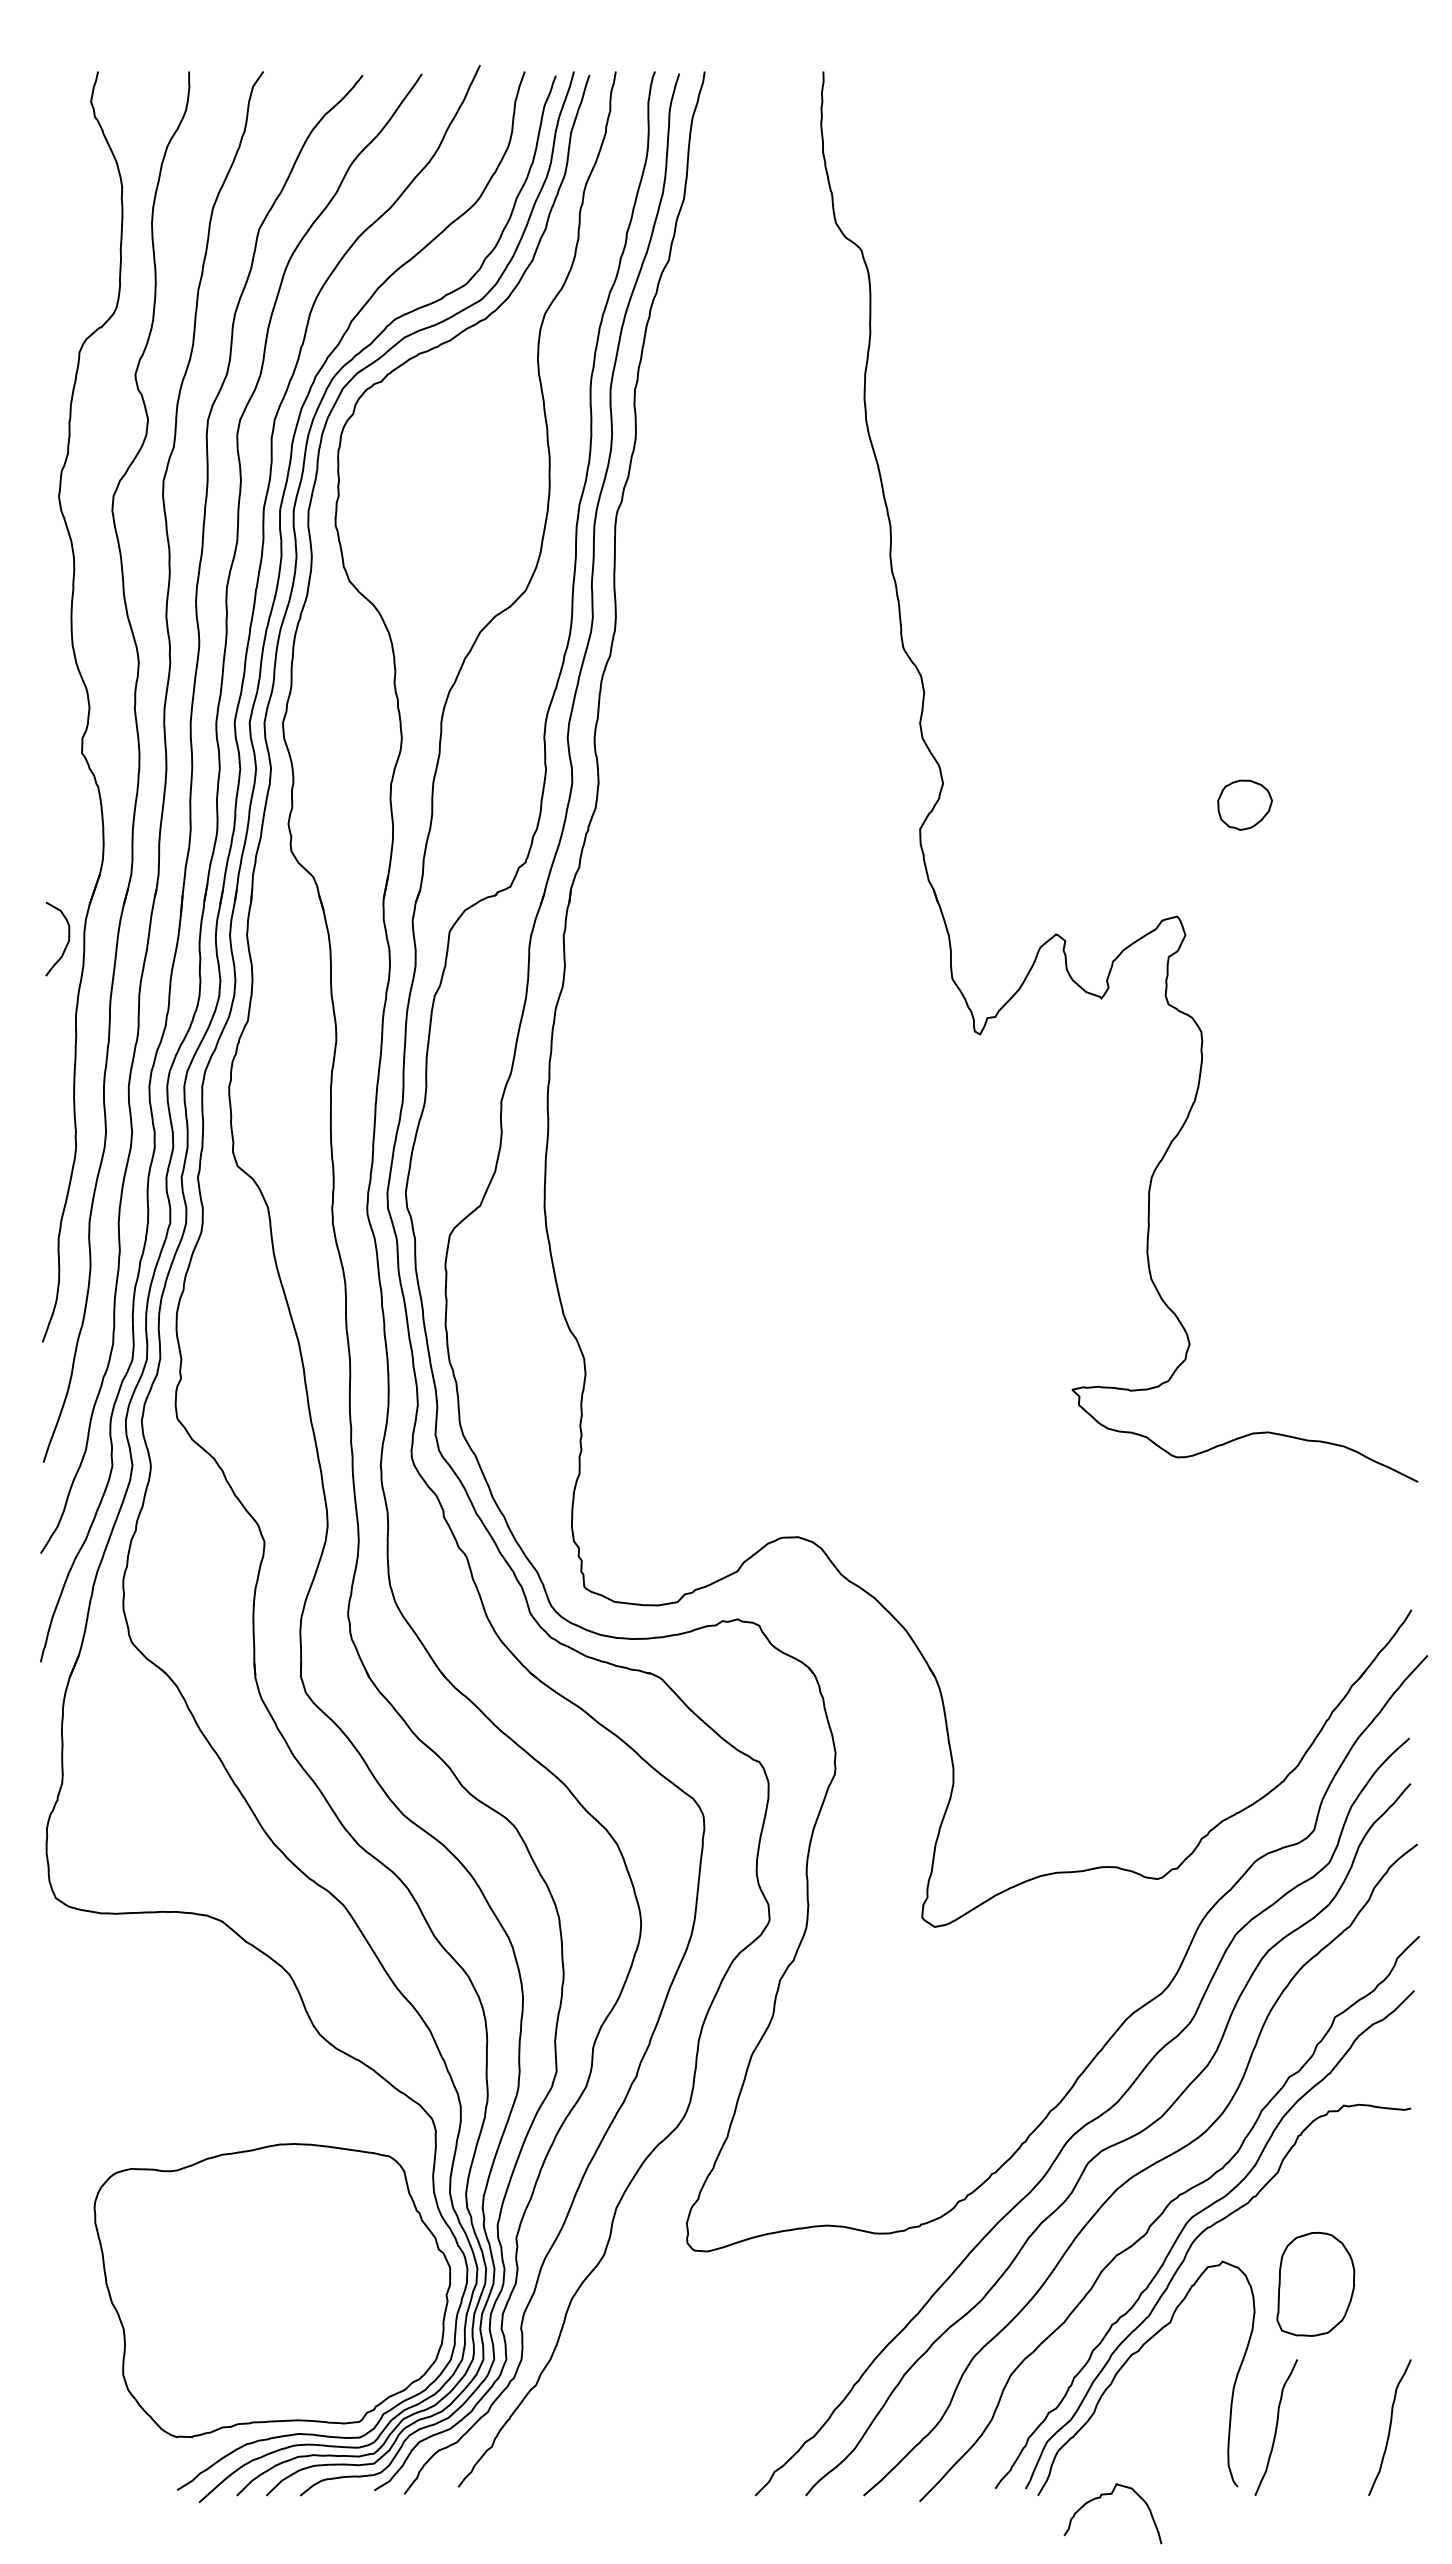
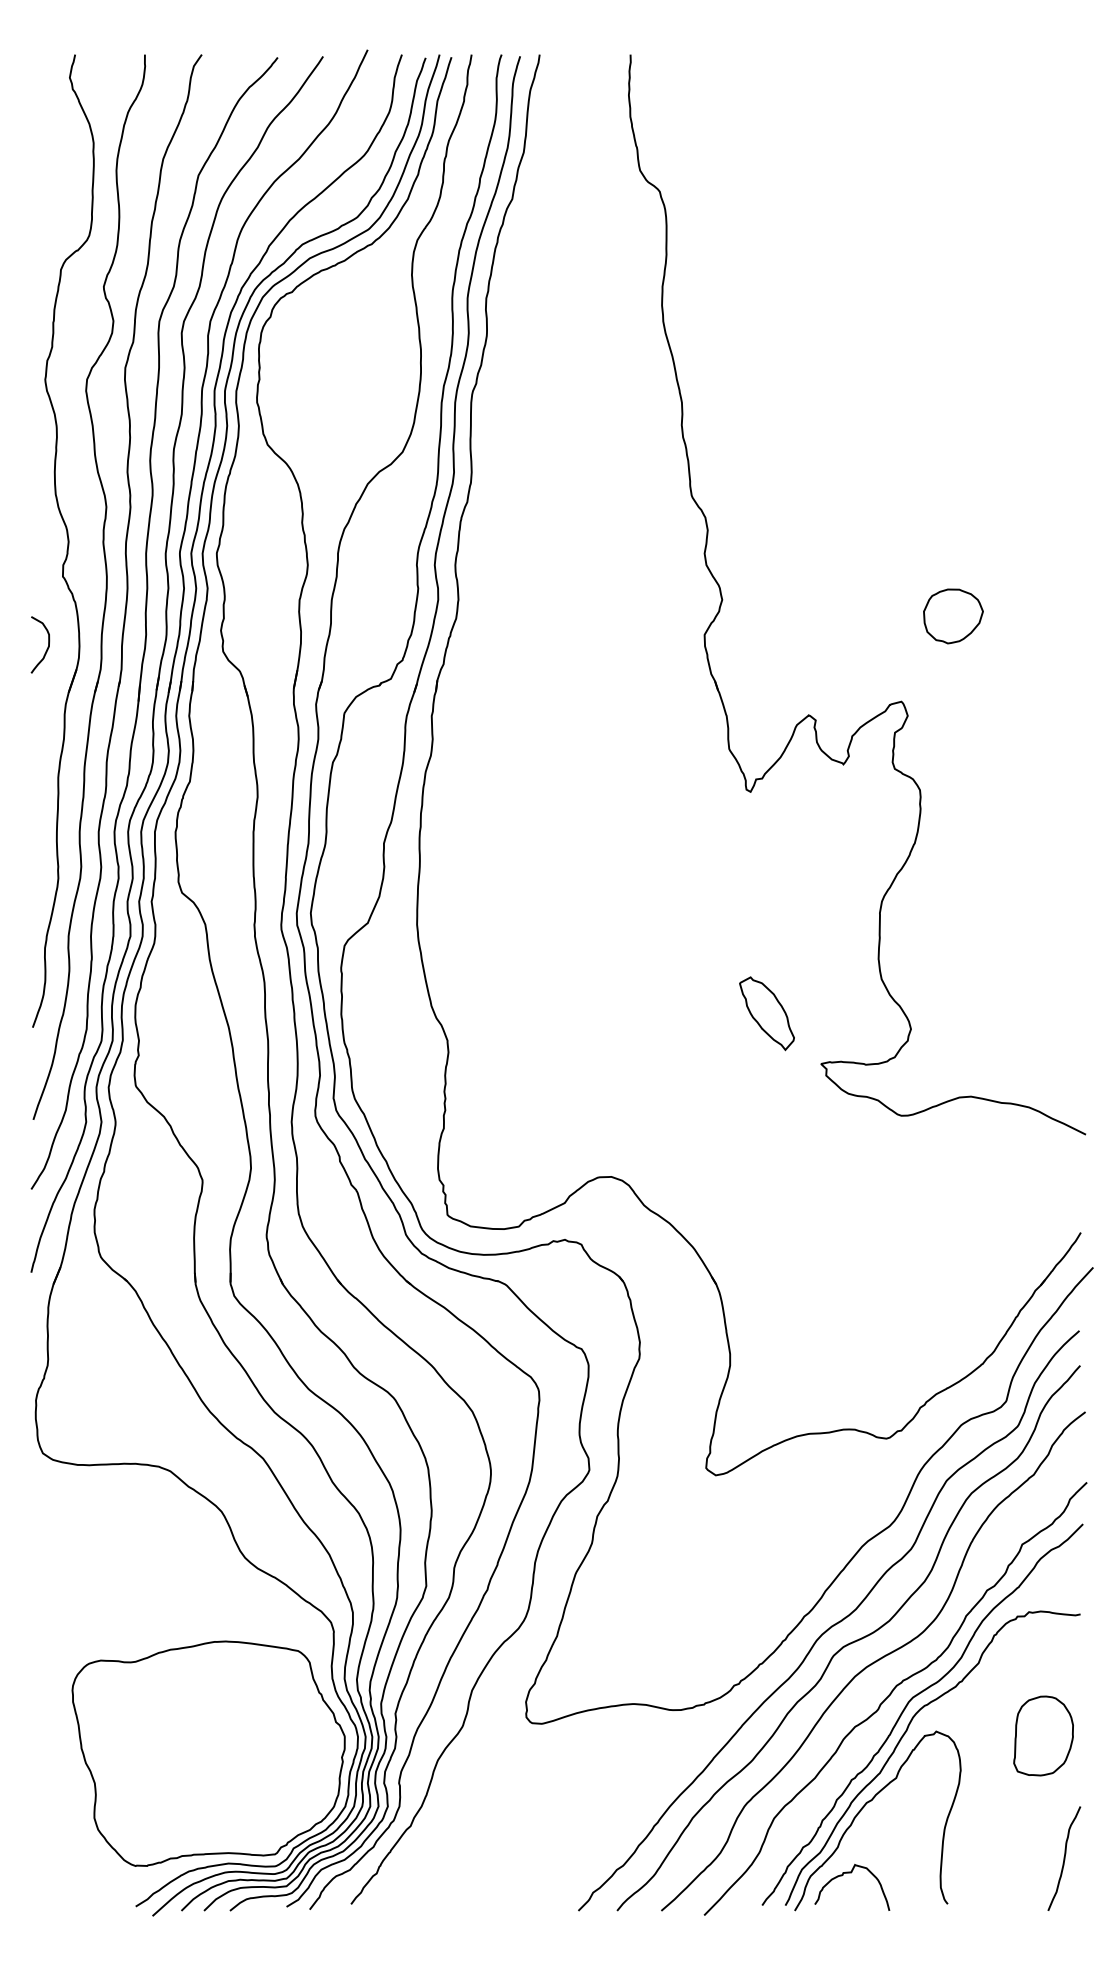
part: (1245, 805) -> (953, 616), size x1.43
curve: (67, 941) -> (47, 646), moved
part: (1000, 1323) -> (766, 1013), added
part: (1315, 2283) -> (1043, 1735), moved
curve: (1276, 2427) -> (977, 1858), removed
curve: (1111, 2495) -> (851, 1873), moved

